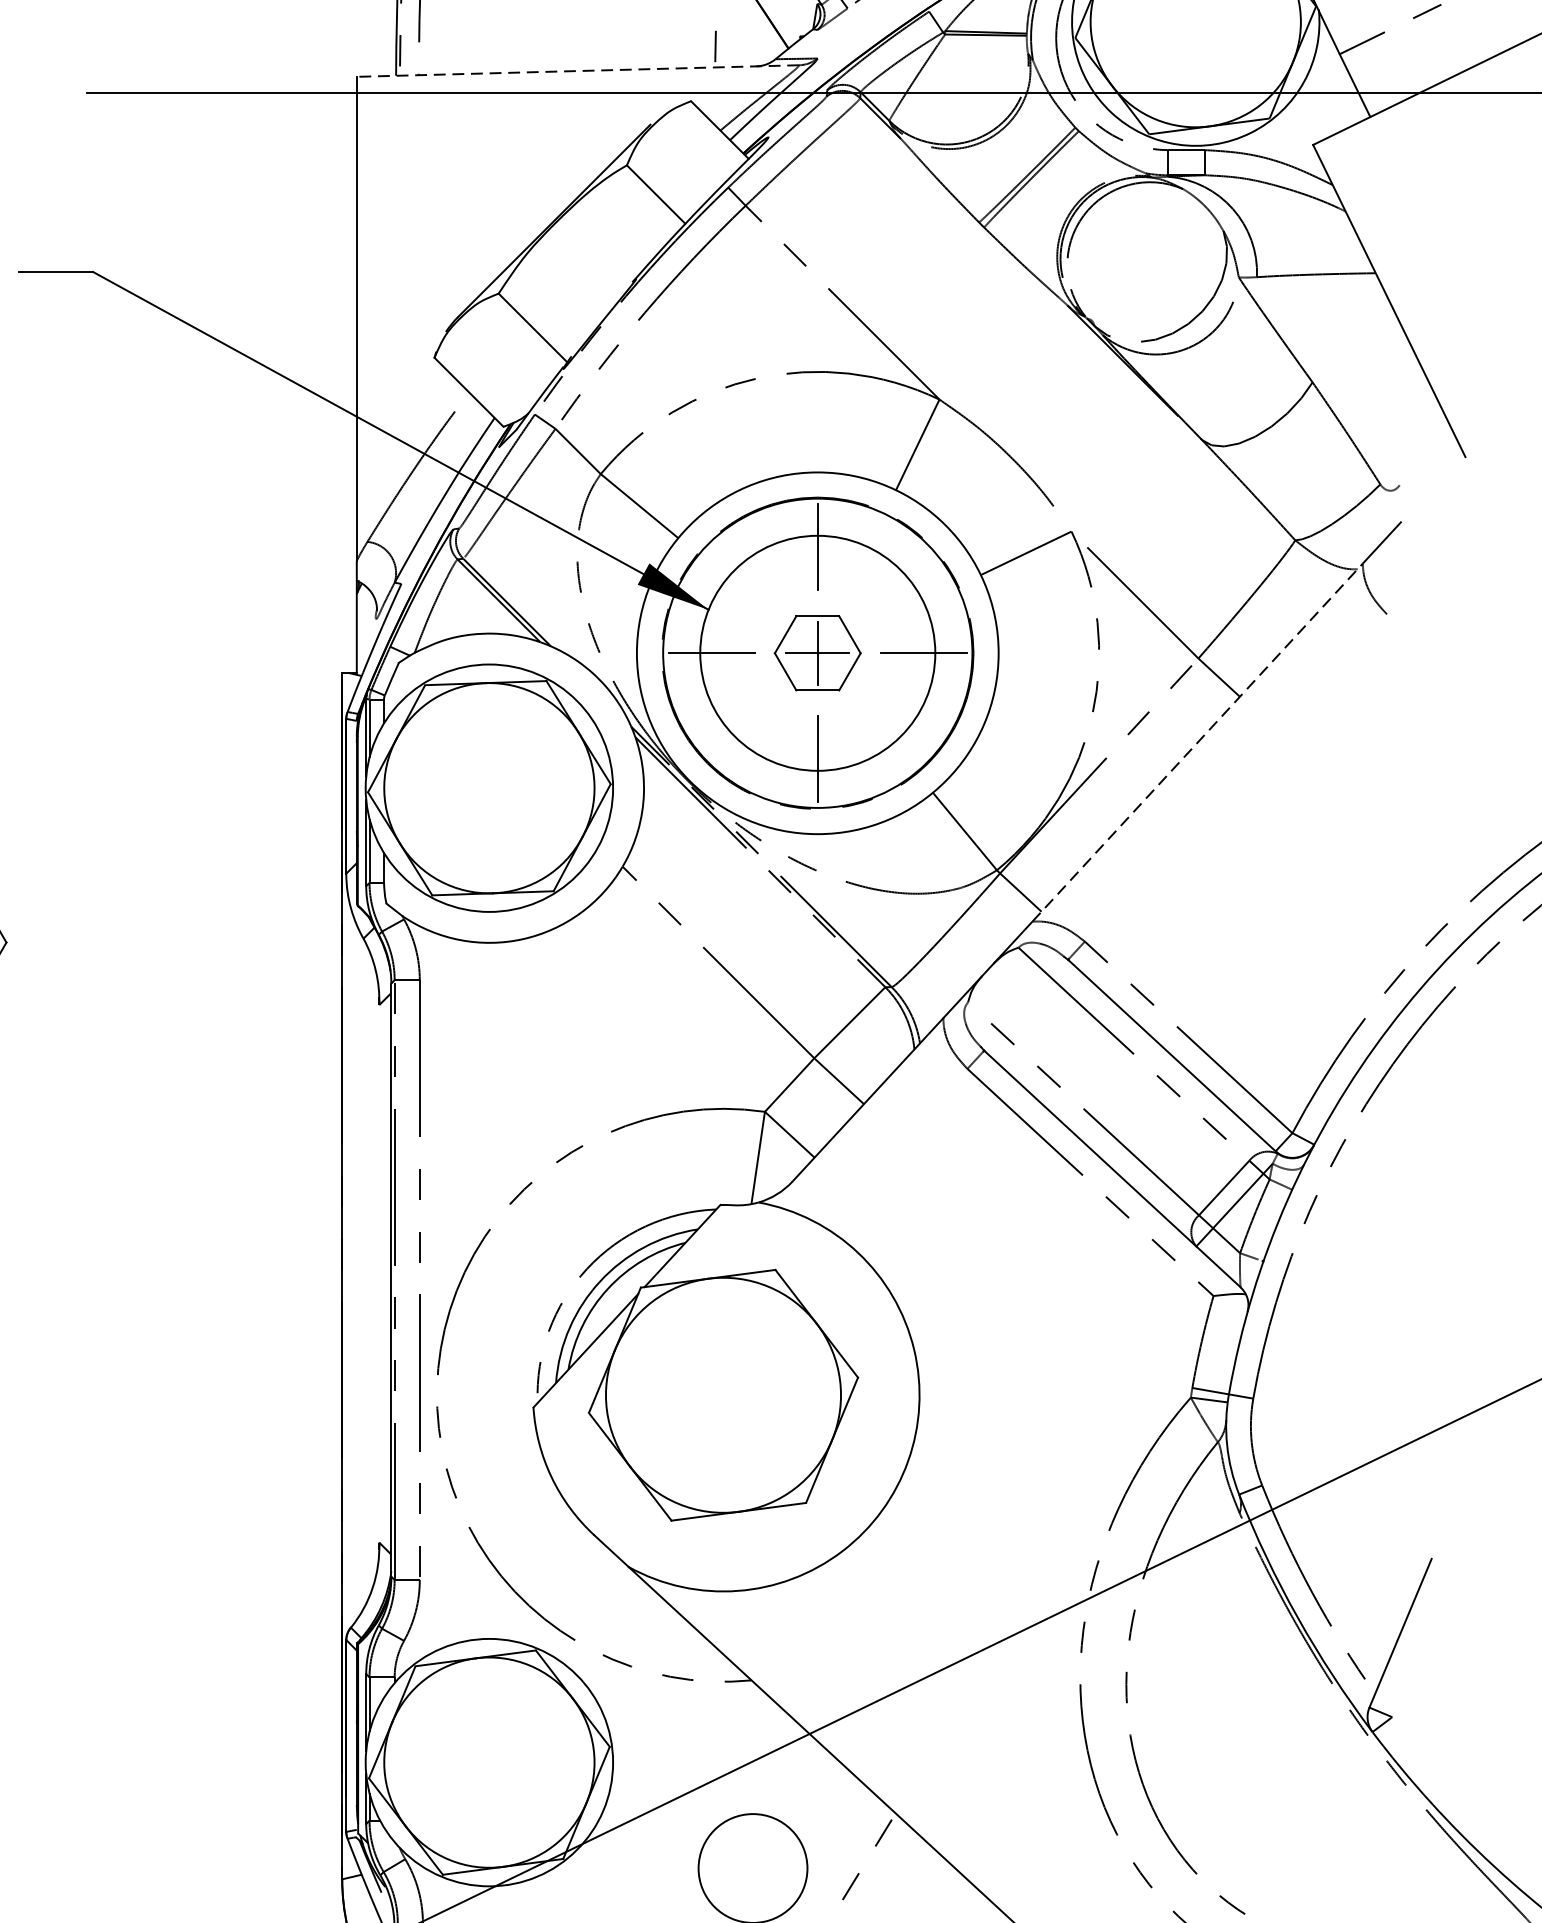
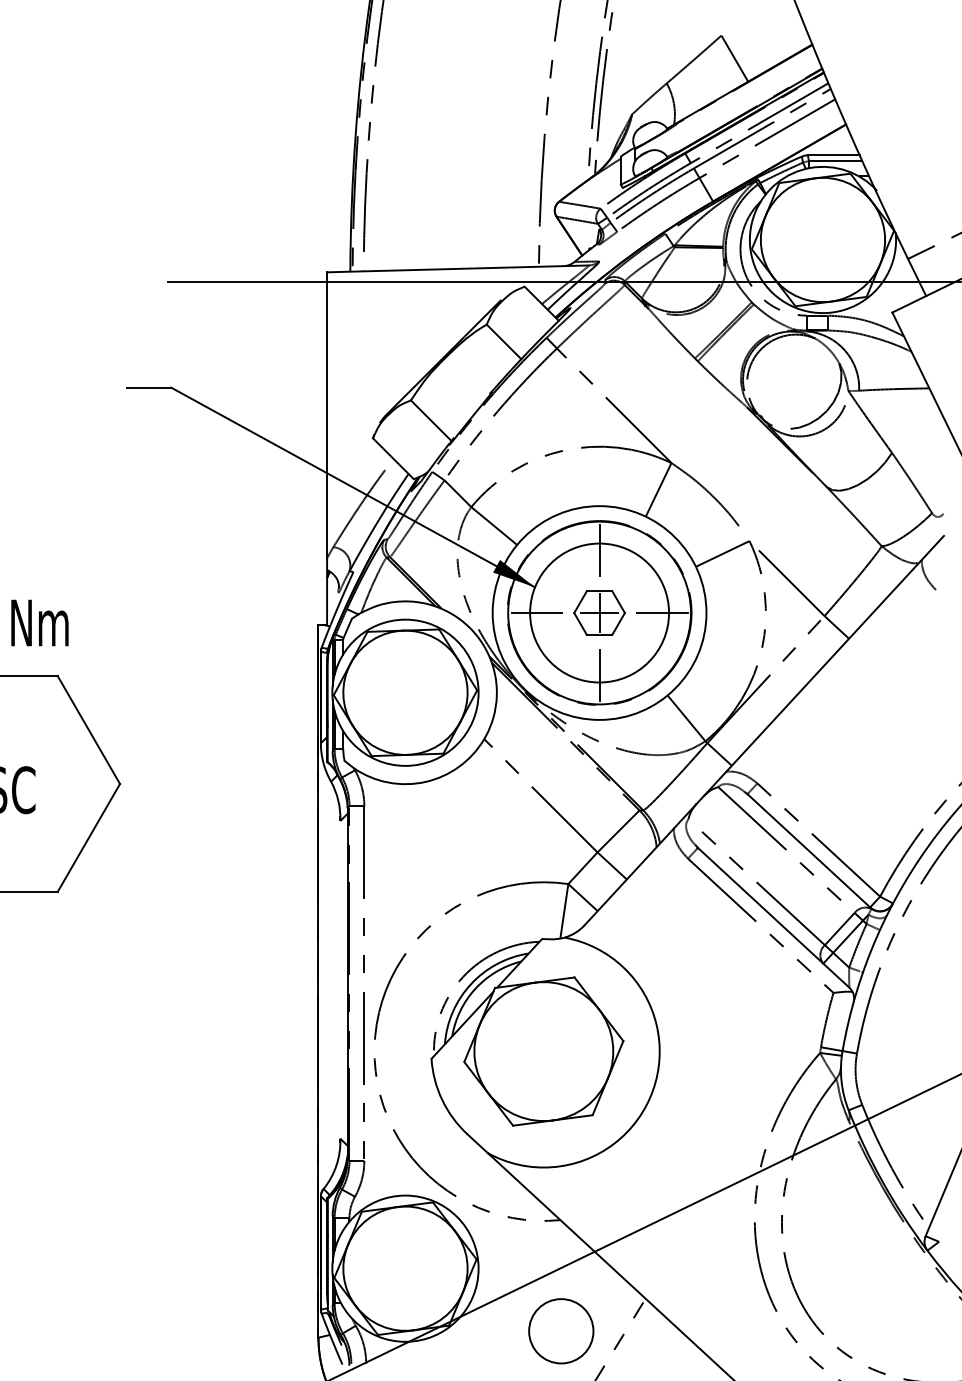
line: (577, 70) -> (457, 268), dashed -> solid
line: (1198, 742) -> (824, 665), dashed -> solid

